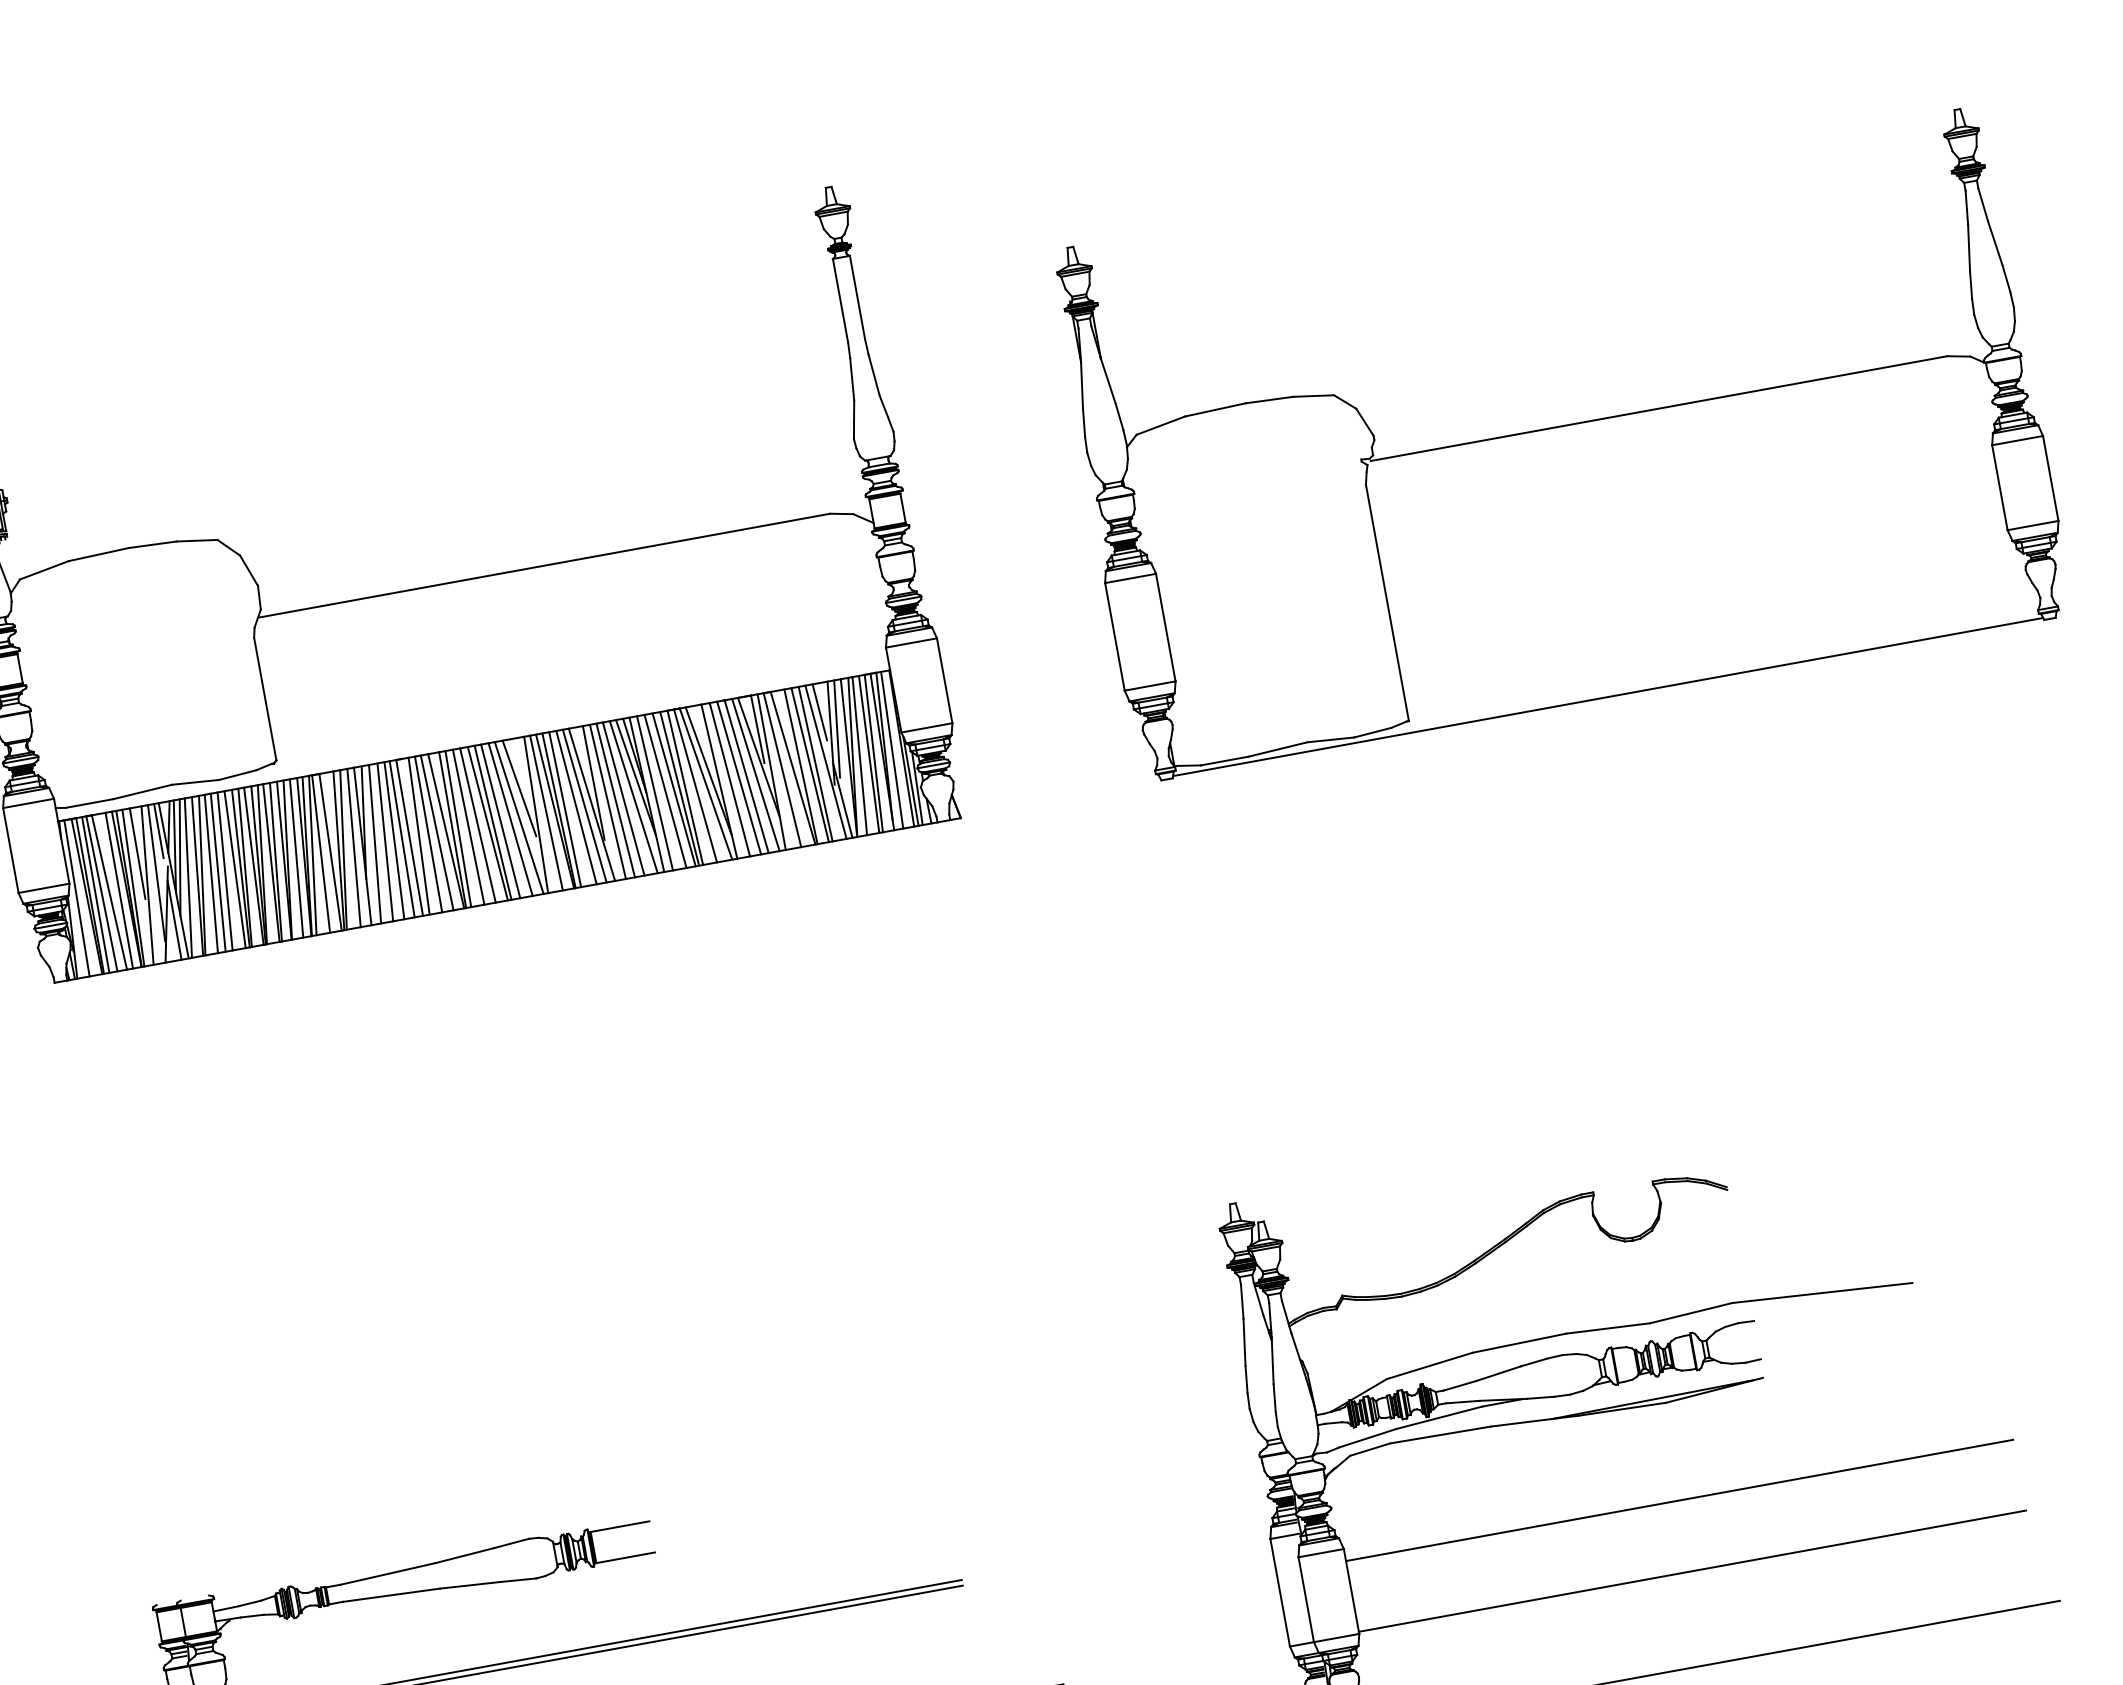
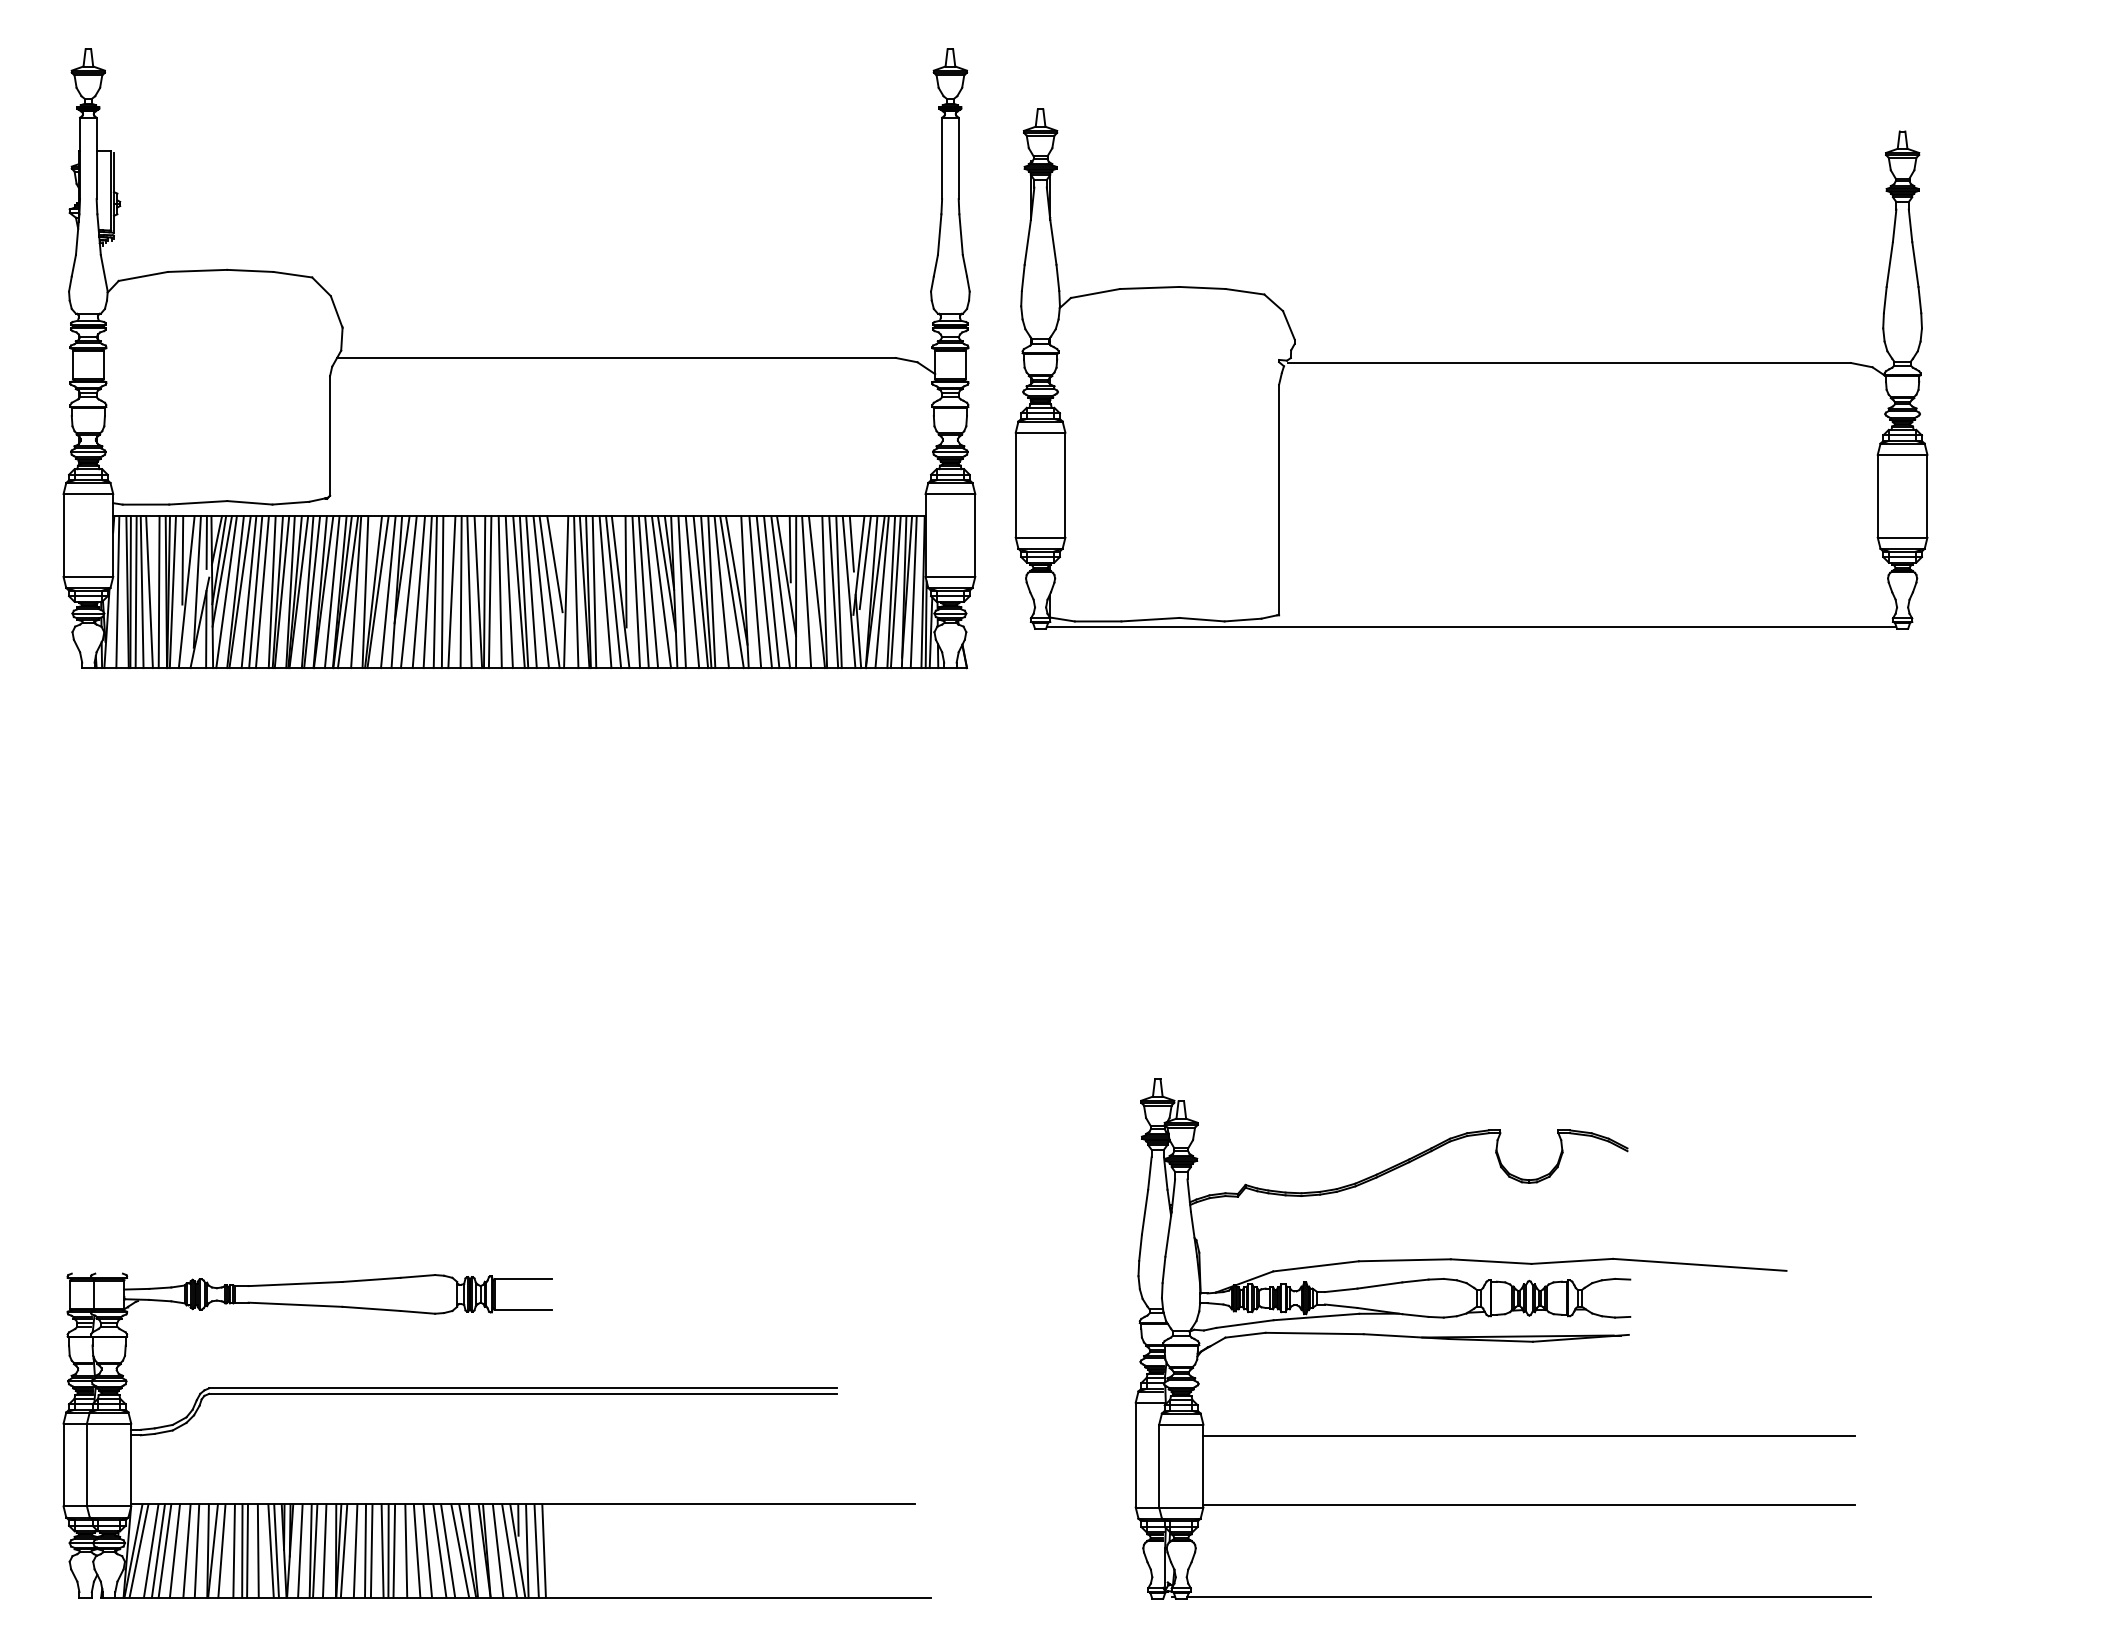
part: (1559, 432) -> (1471, 368), moved

